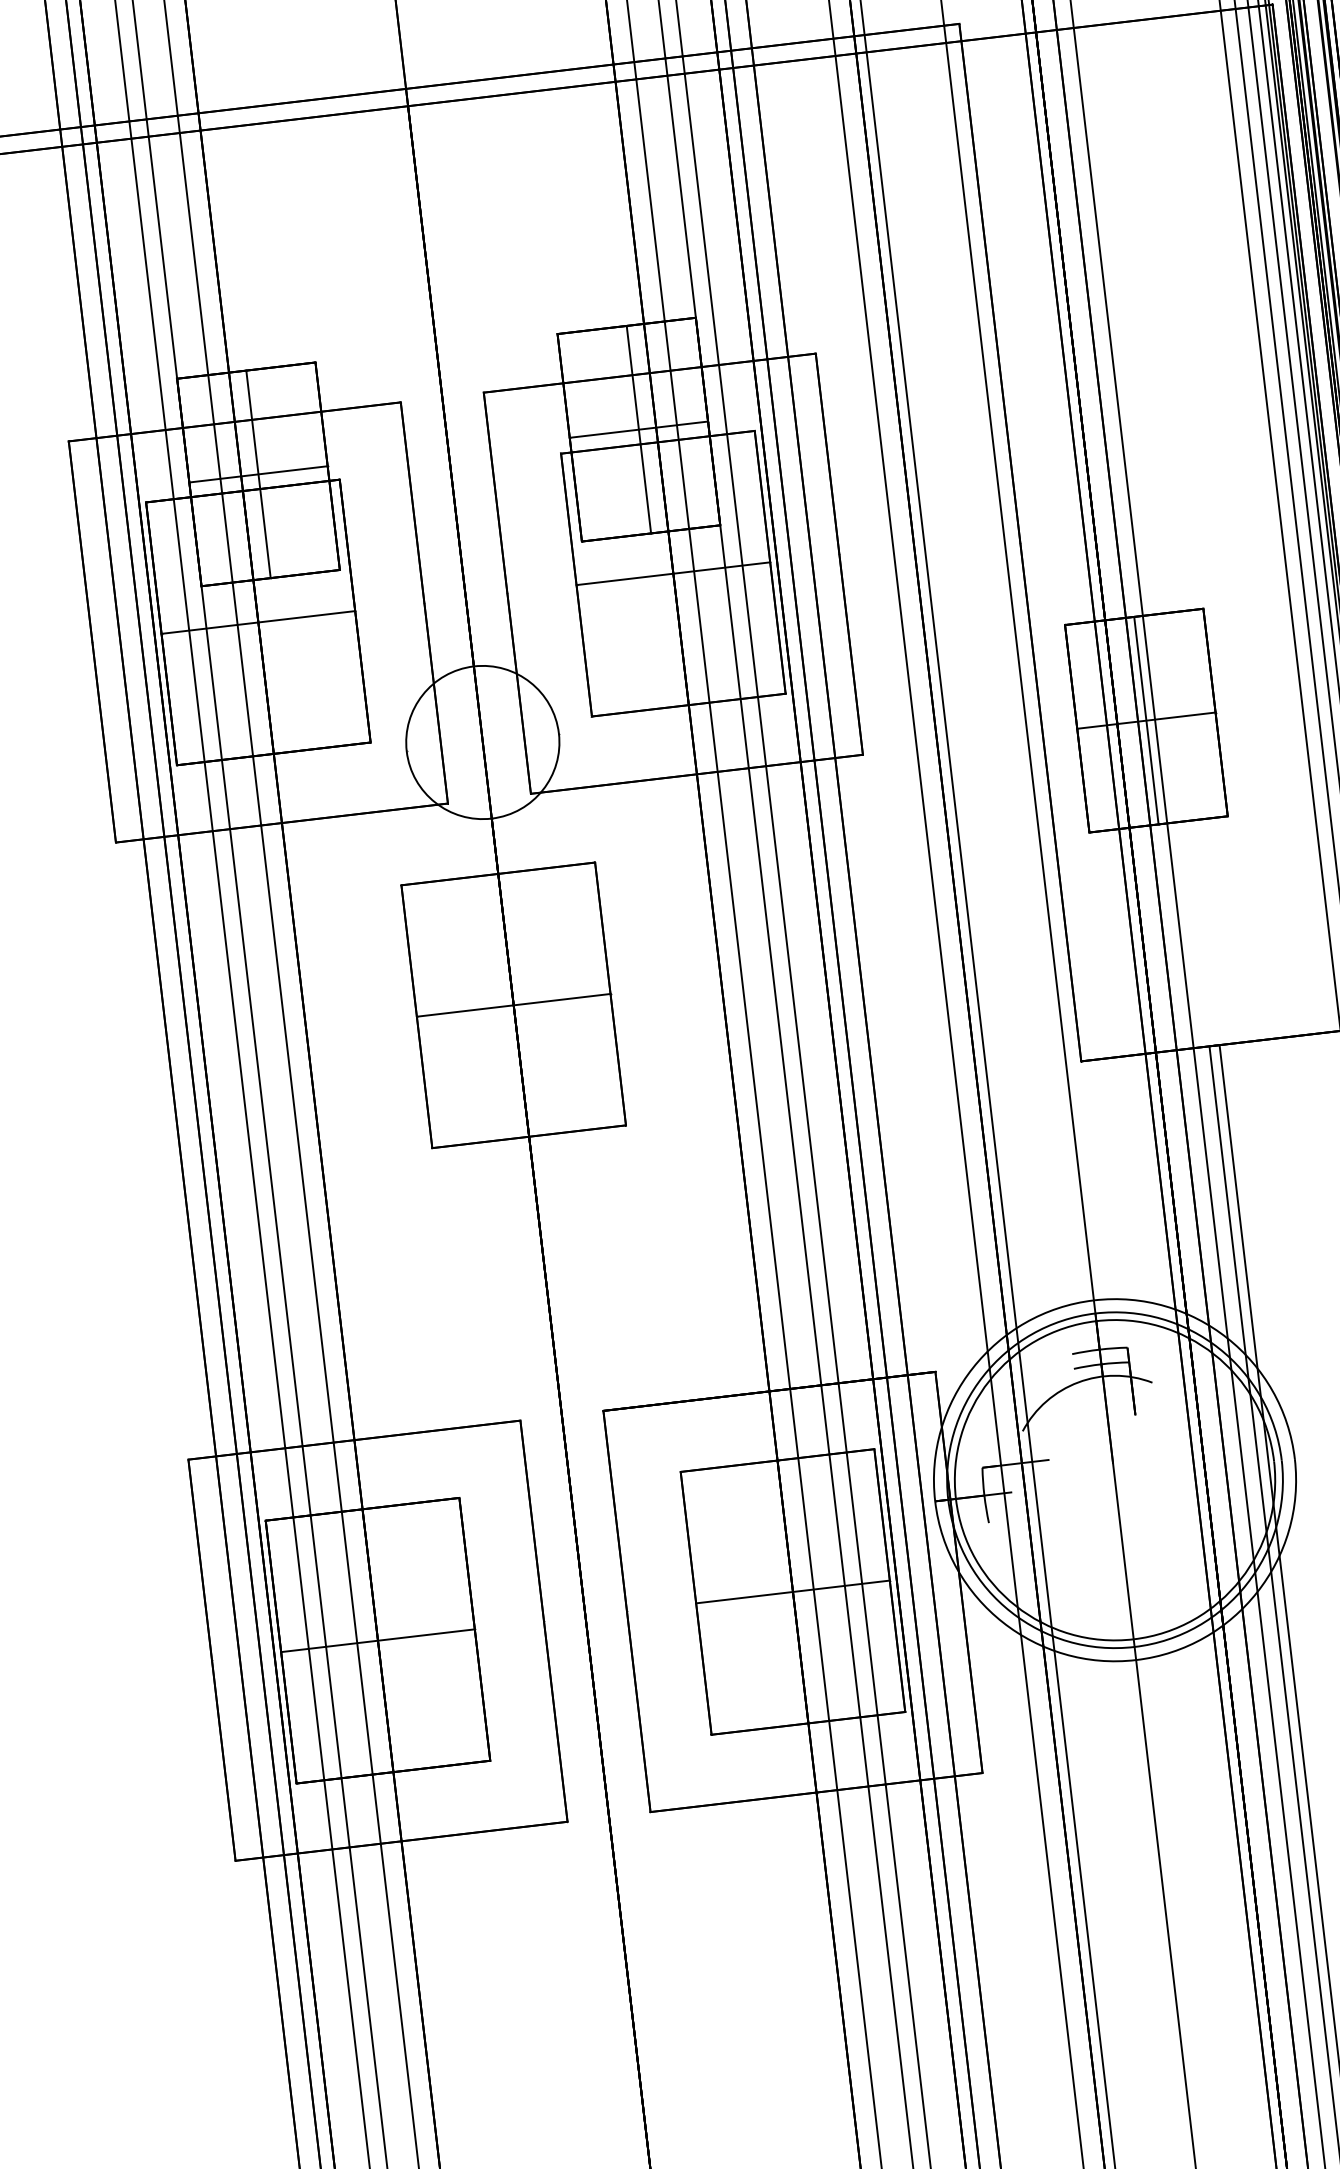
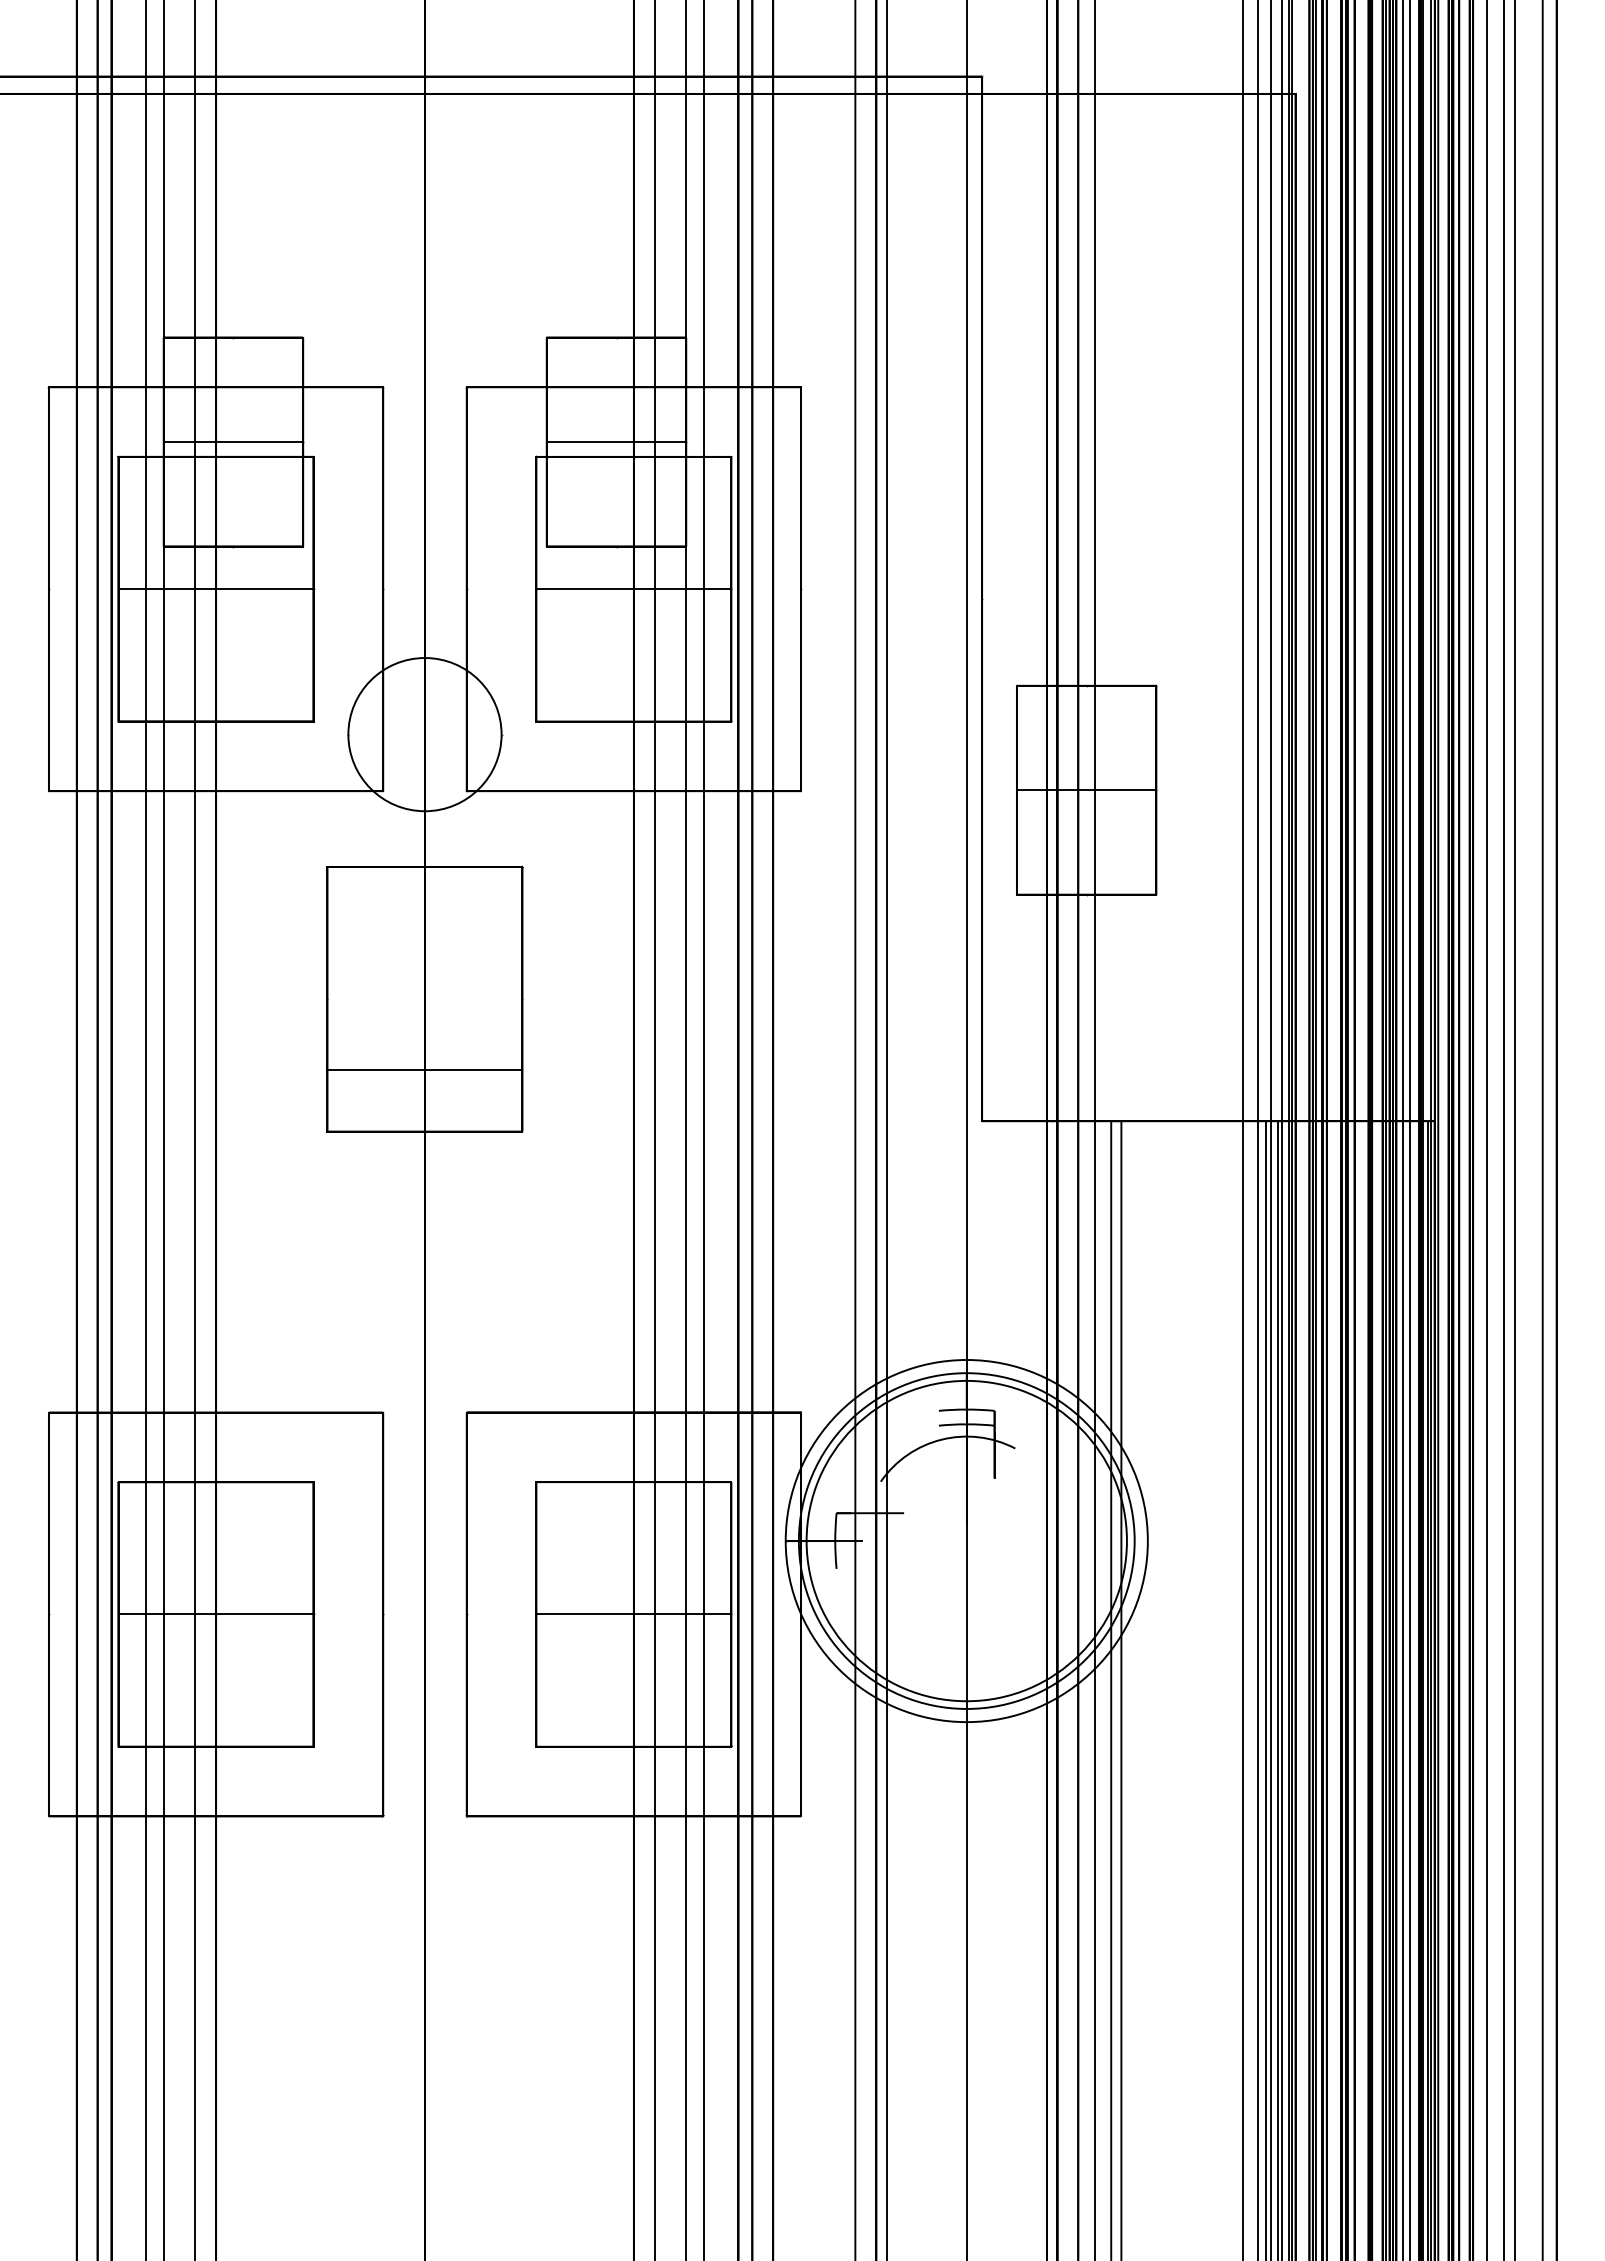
line: (638, 429) -> (616, 441), removed
line: (258, 473) -> (233, 441), removed
line: (1146, 719) -> (1086, 789), removed
line: (513, 1005) -> (424, 1070), moved

